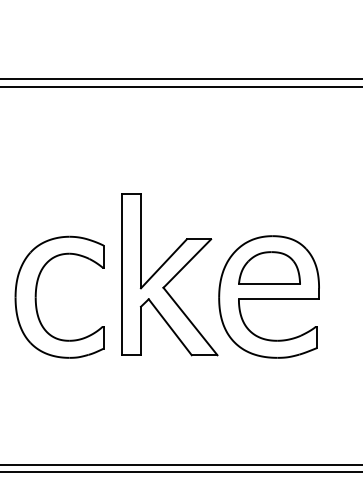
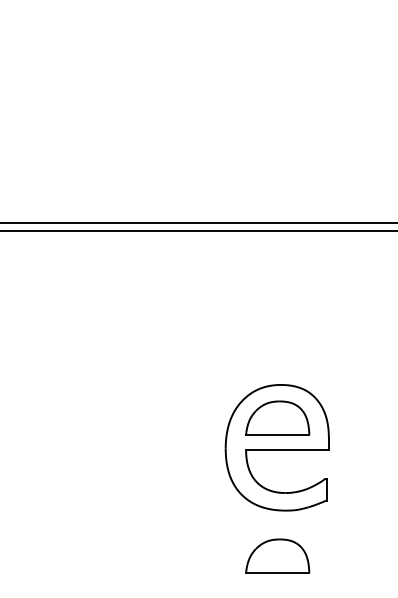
part: (169, 274) -> (174, 424), removed
part: (36, 296) -> (37, 447), removed
part: (269, 401) -> (277, 555), added

